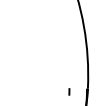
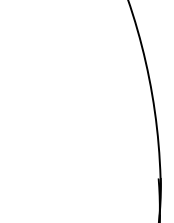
line: (69, 91) -> (121, 187), removed

